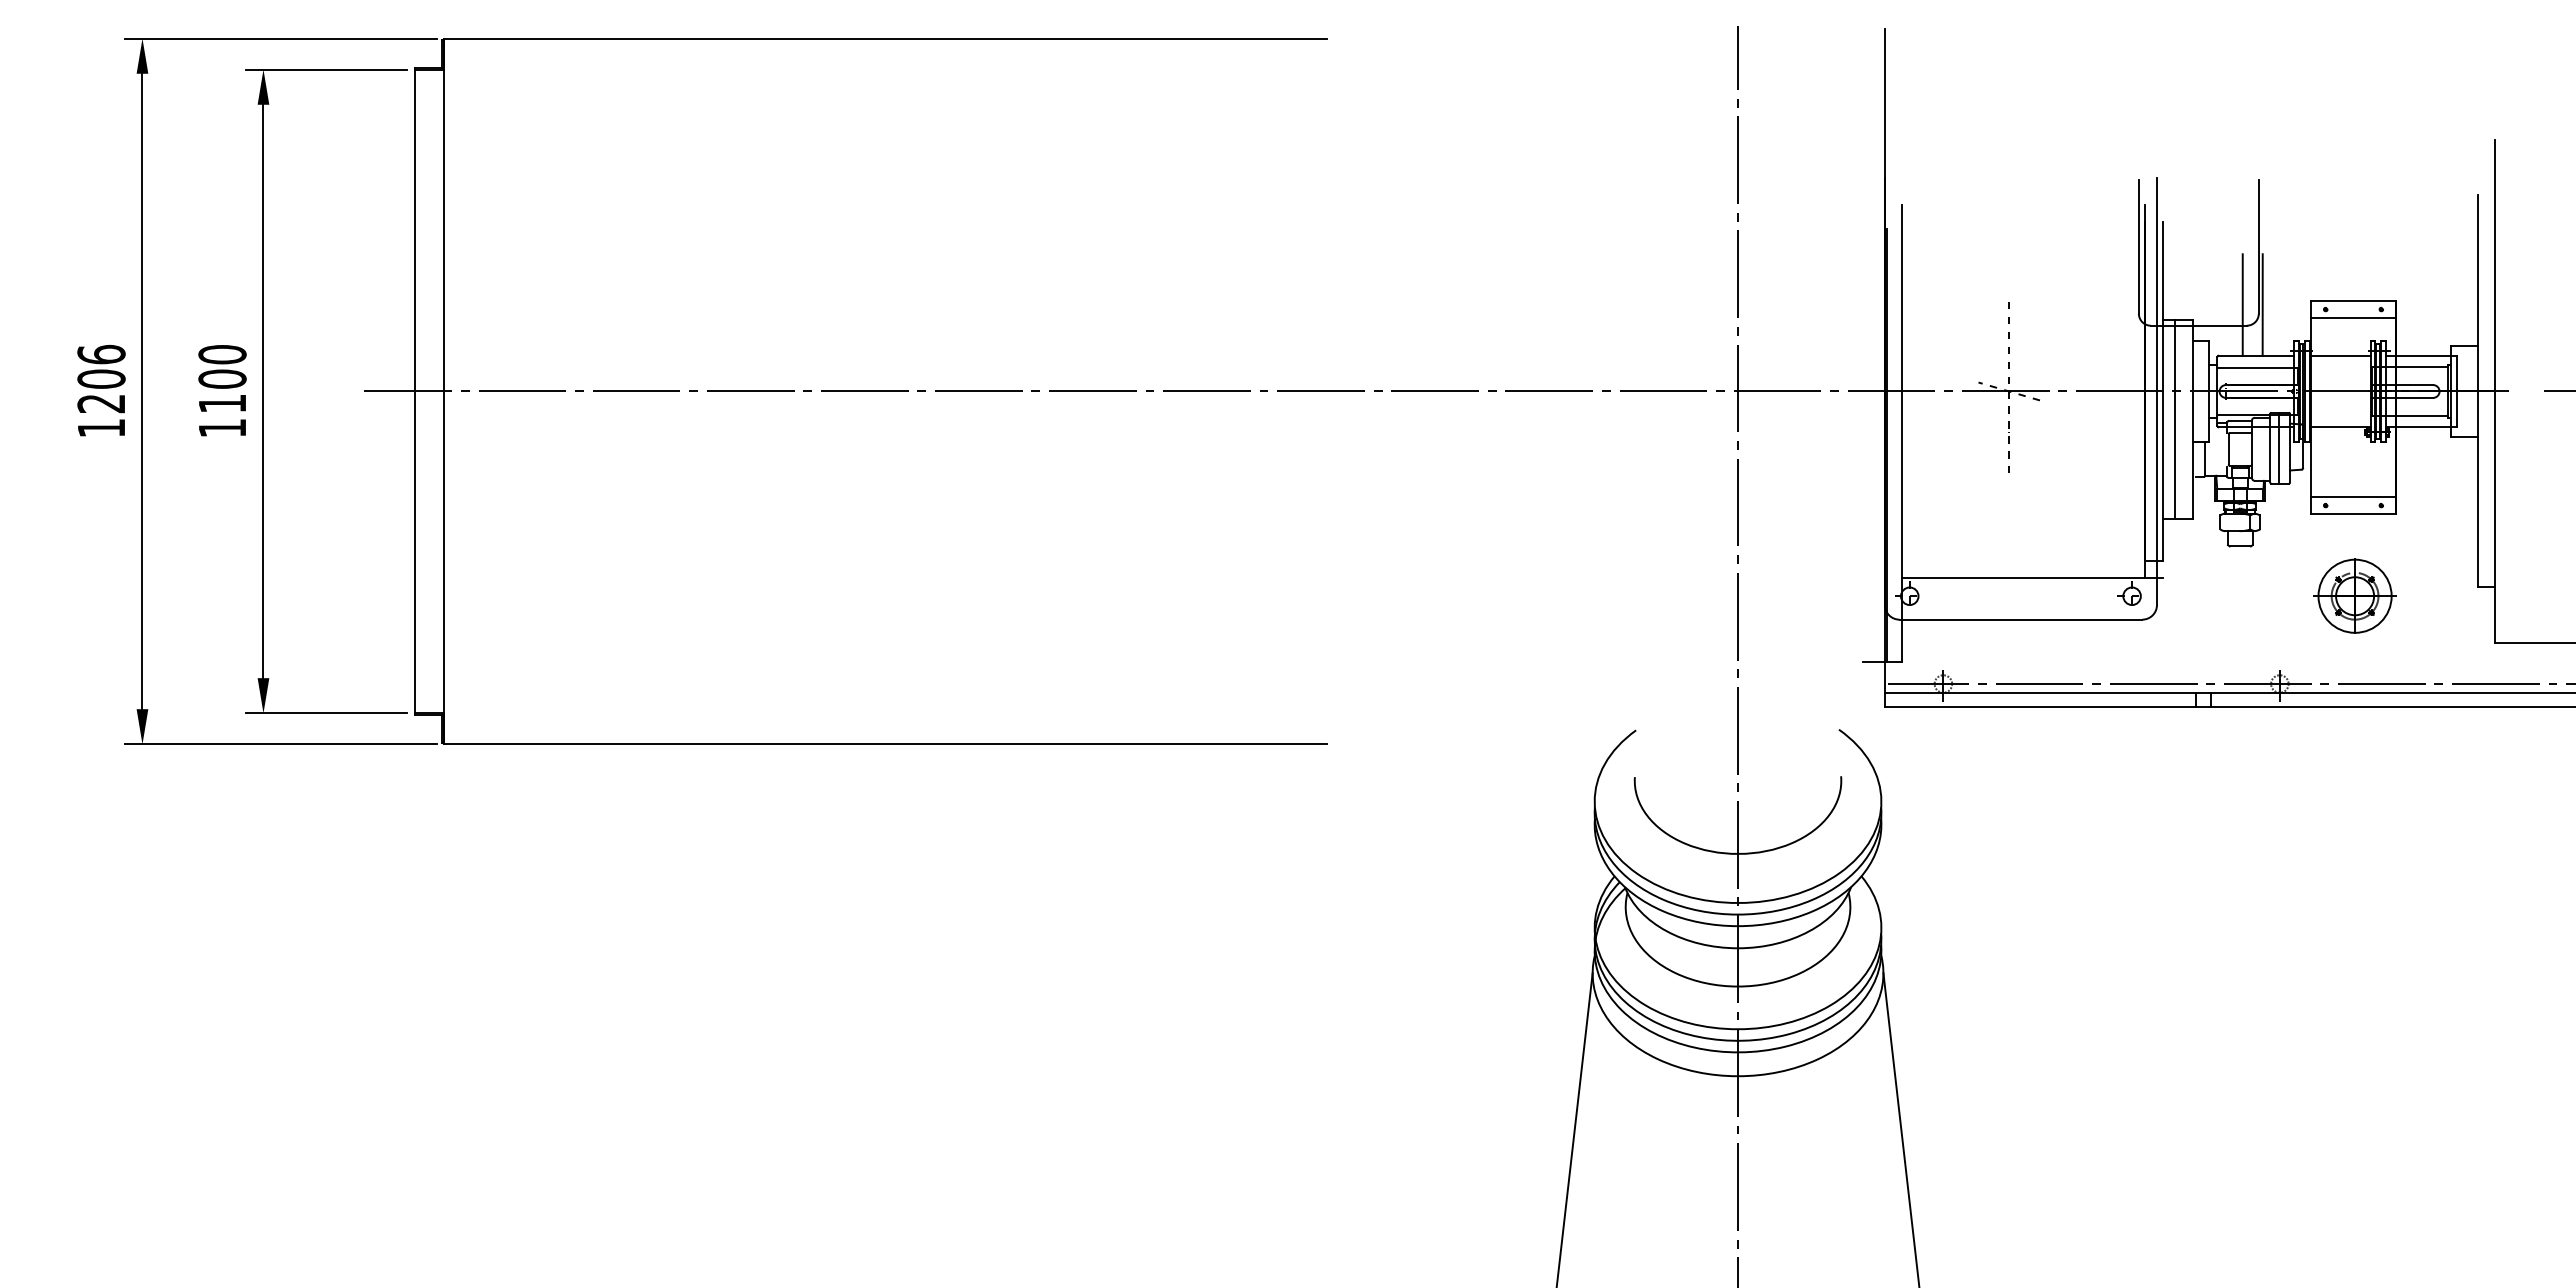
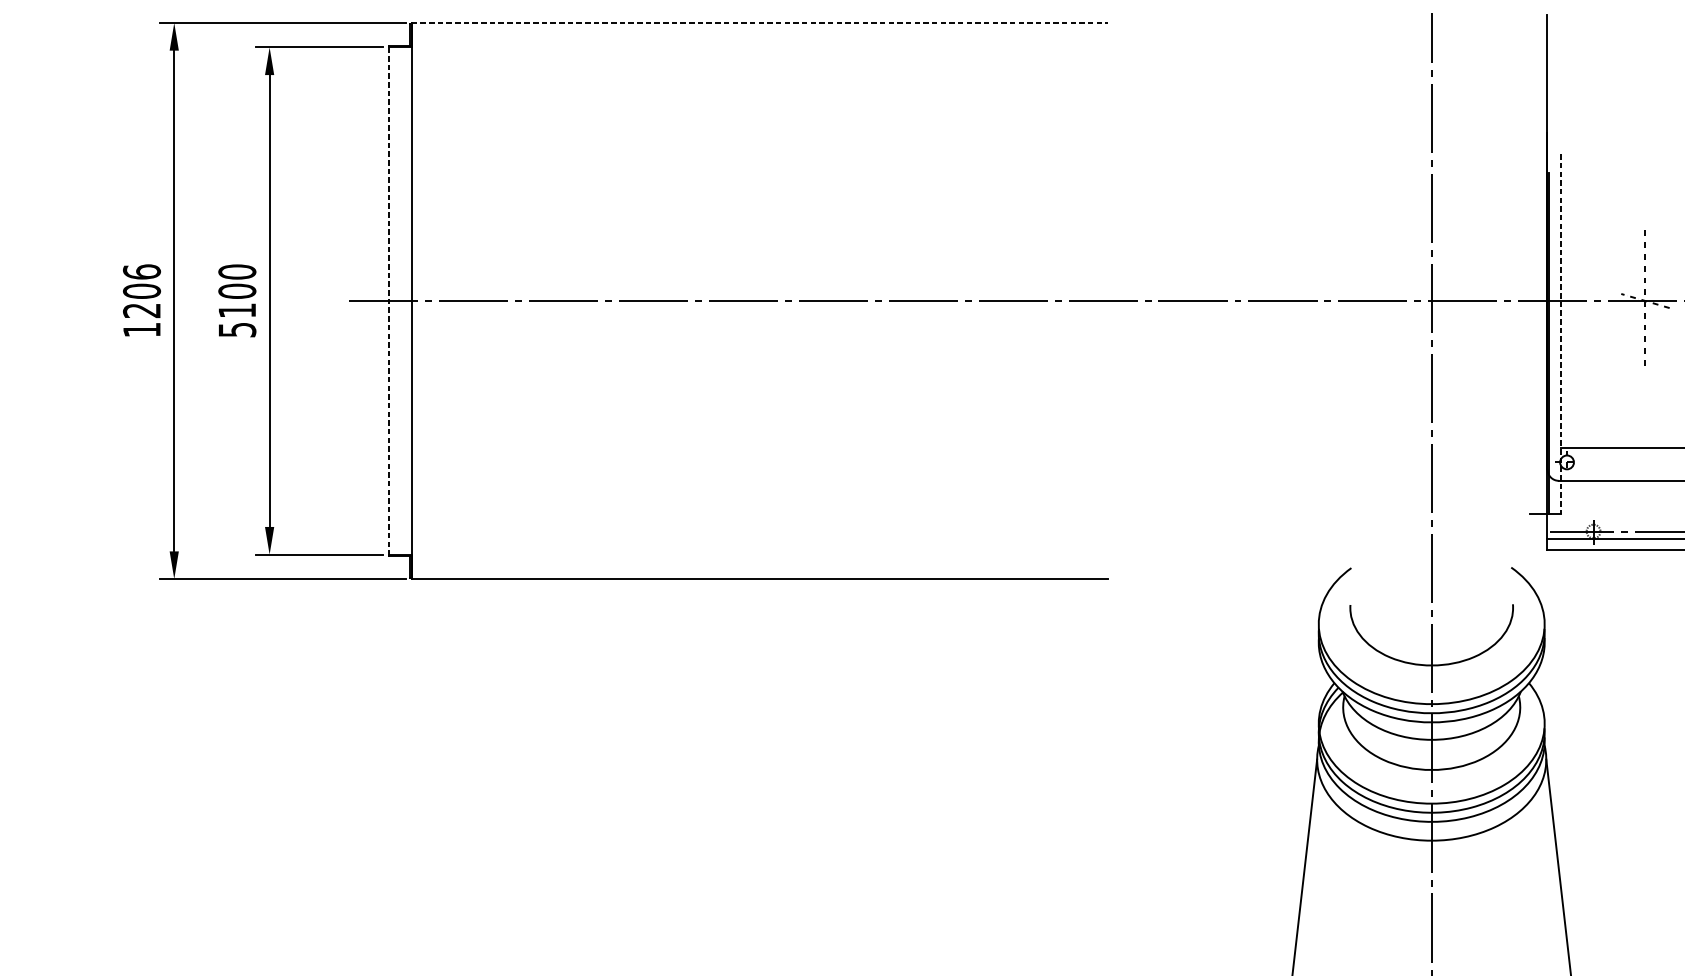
line: (885, 38) -> (759, 22), solid -> dashed
line: (414, 391) -> (388, 301), solid -> dashed
text: (222, 428) -> (237, 330), 1100 -> 5100
line: (1901, 434) -> (1560, 334), solid -> dashed

